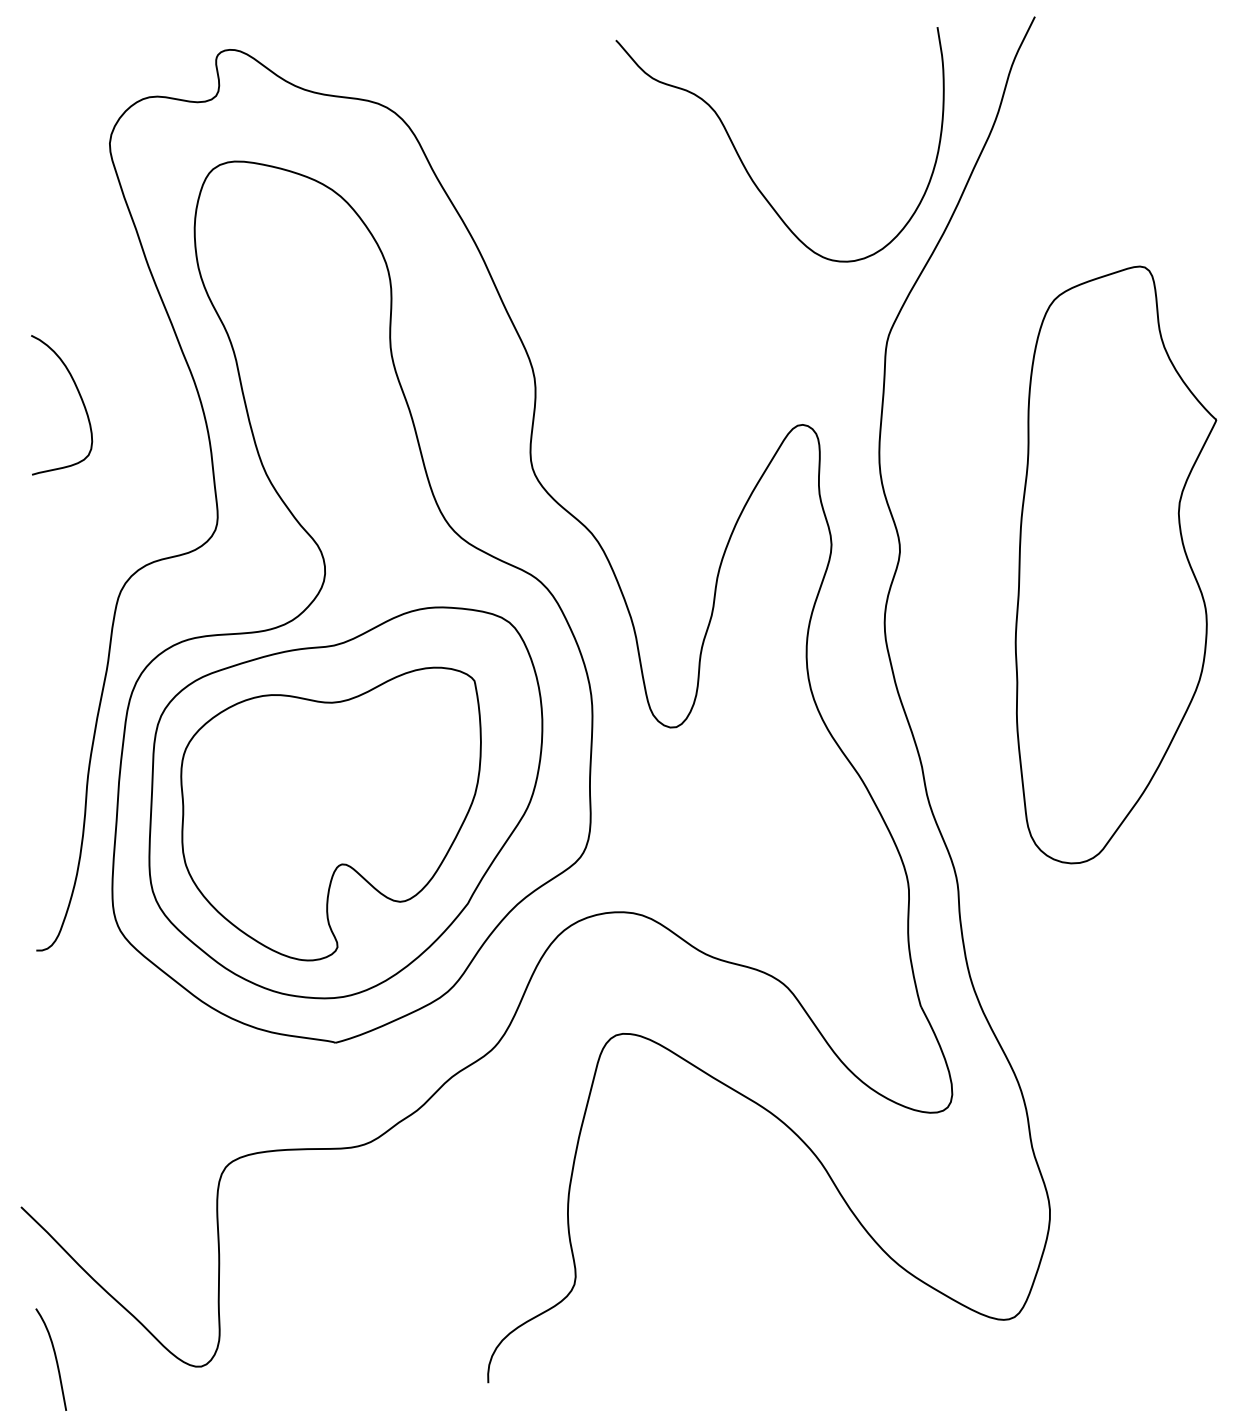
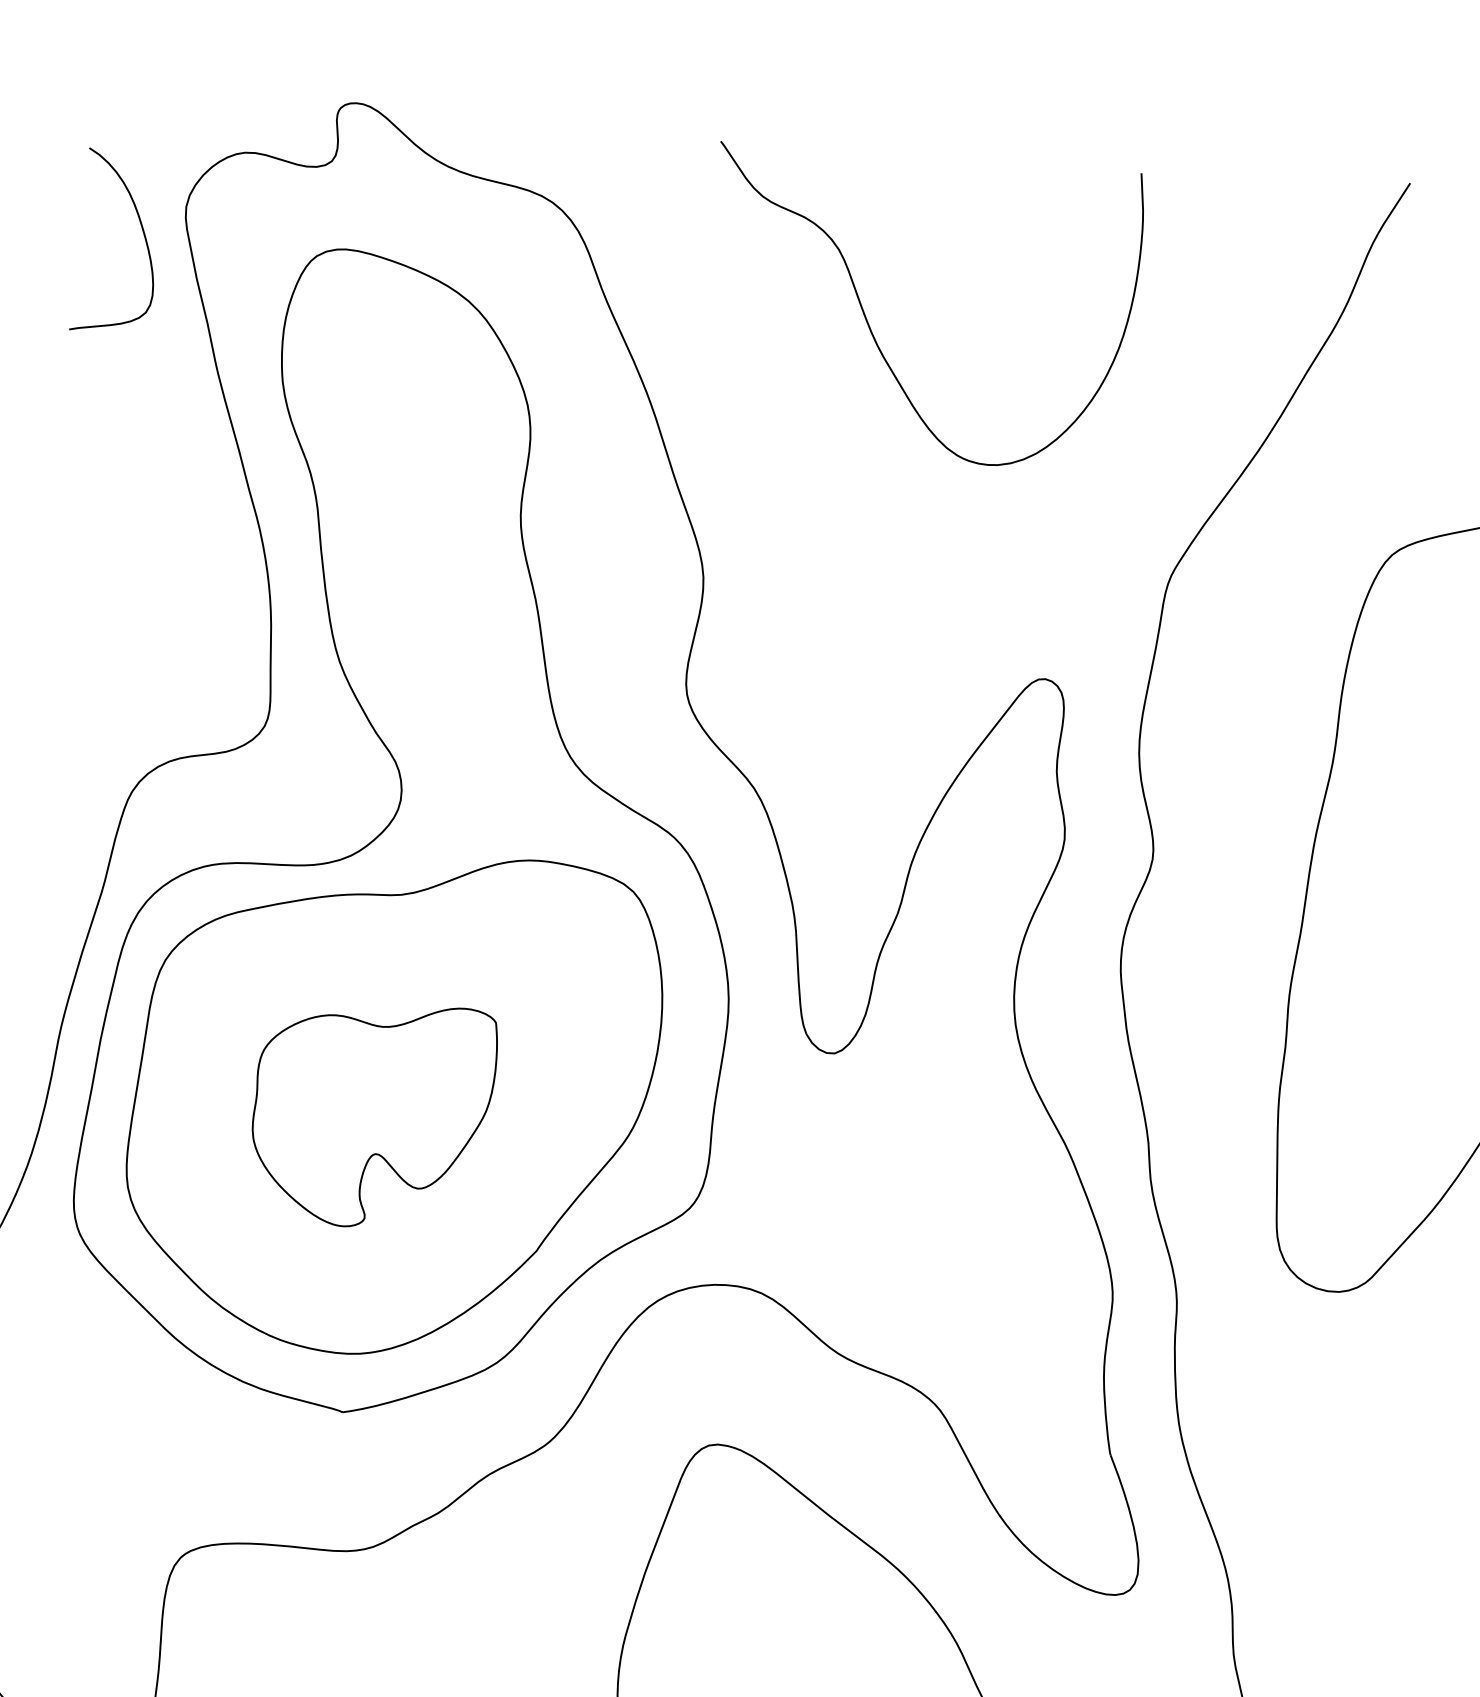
curve: (743, 162) -> (868, 319), moved
curve: (79, 396) -> (142, 234), moved
part: (330, 813) -> (371, 1112), size x0.6

